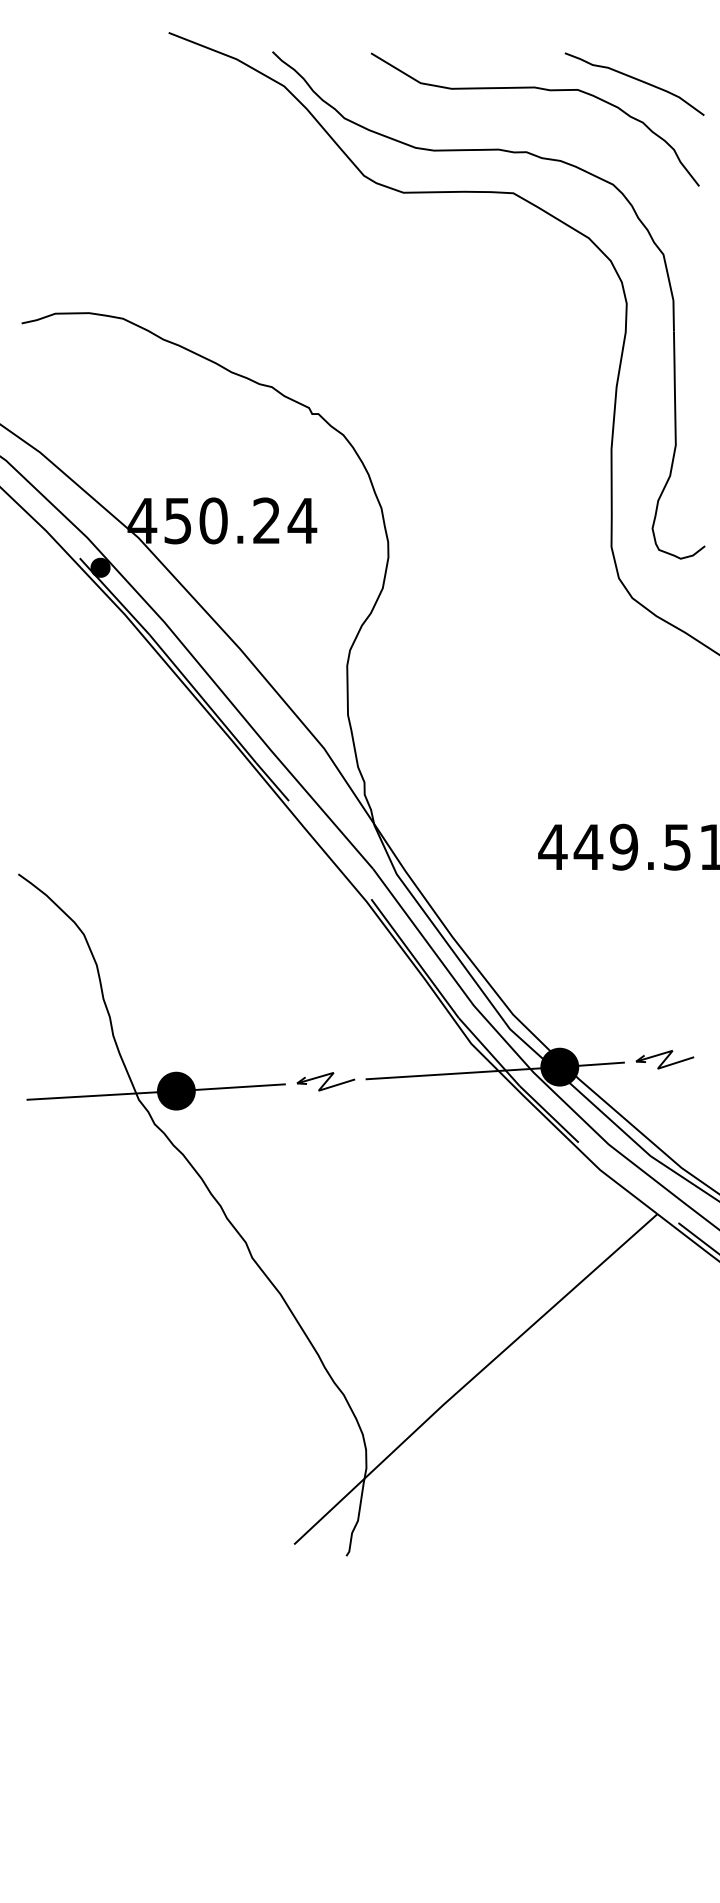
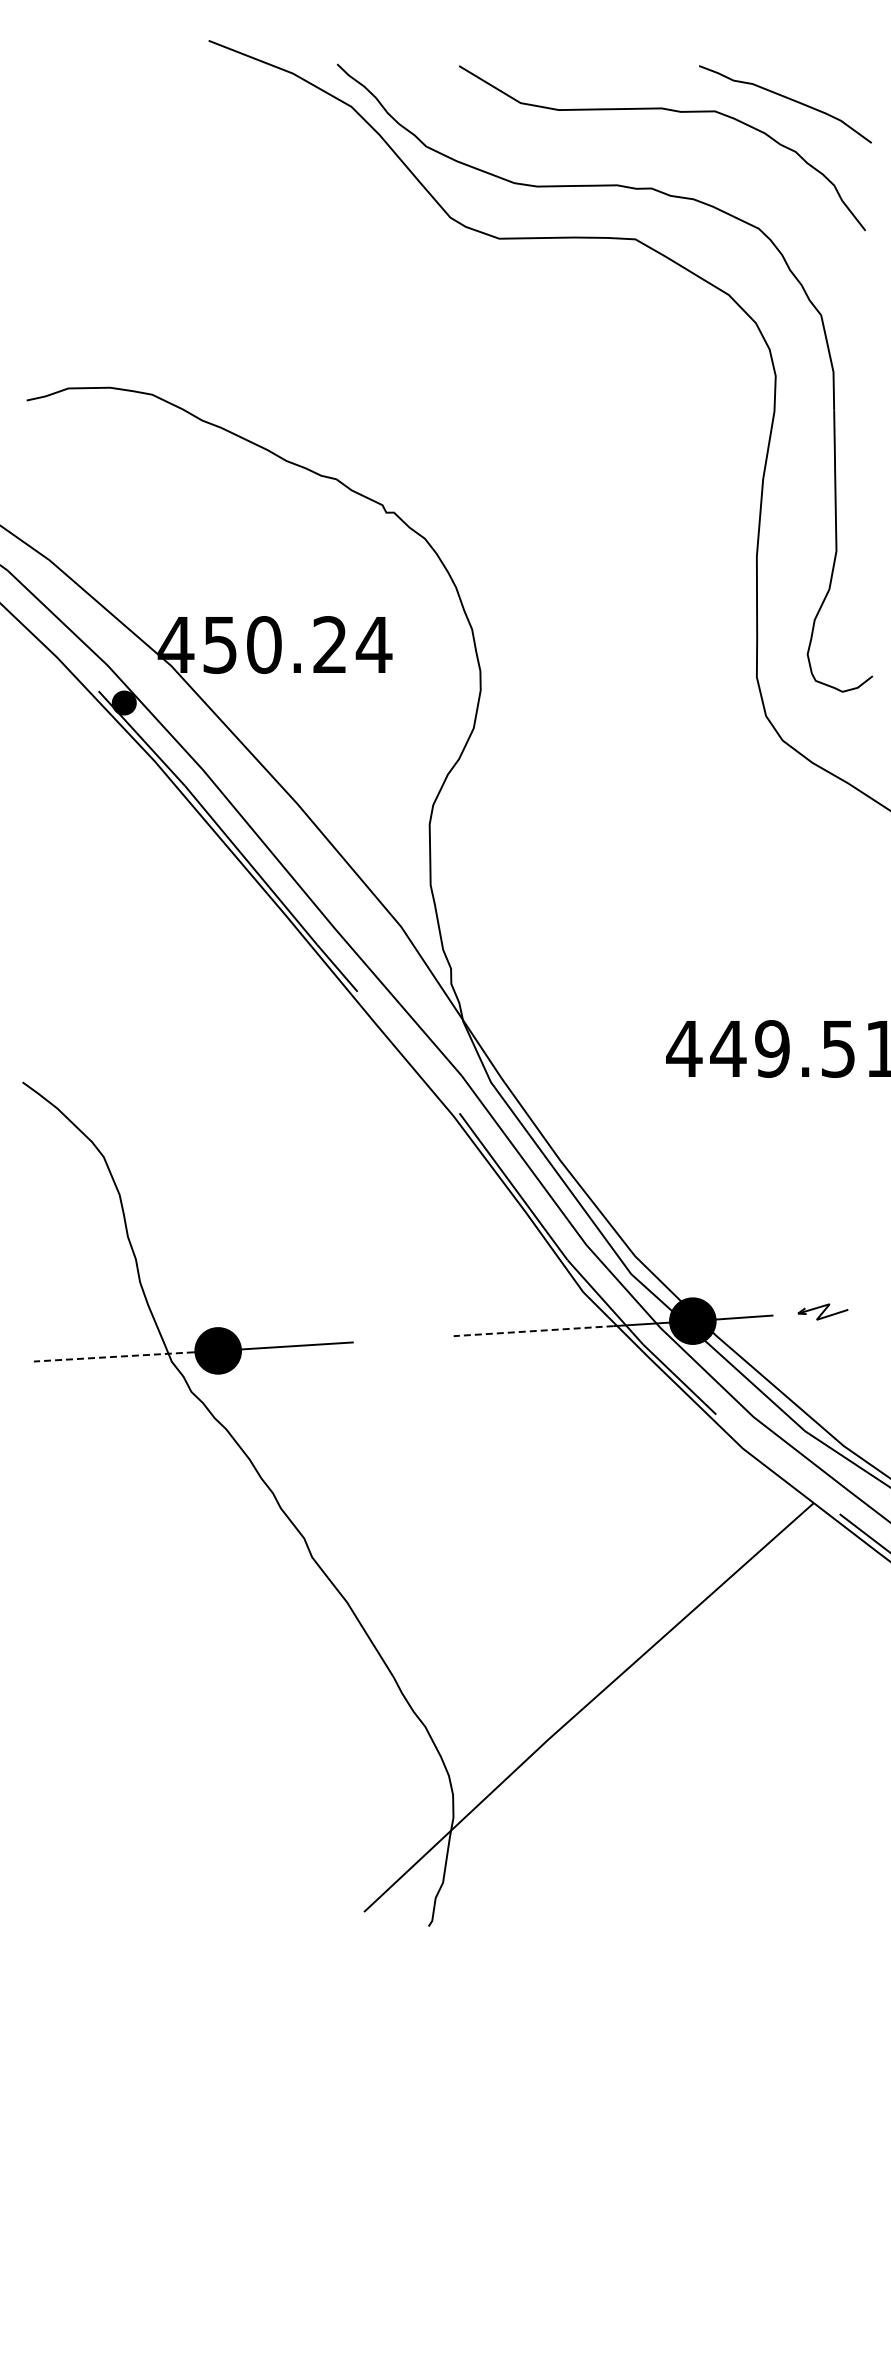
part: (664, 1059) -> (822, 1311), size x0.7
line: (431, 1075) -> (533, 1331), solid -> dashed
part: (326, 1081) -> (403, 1339), removed
line: (91, 1095) -> (113, 1356), solid -> dashed

